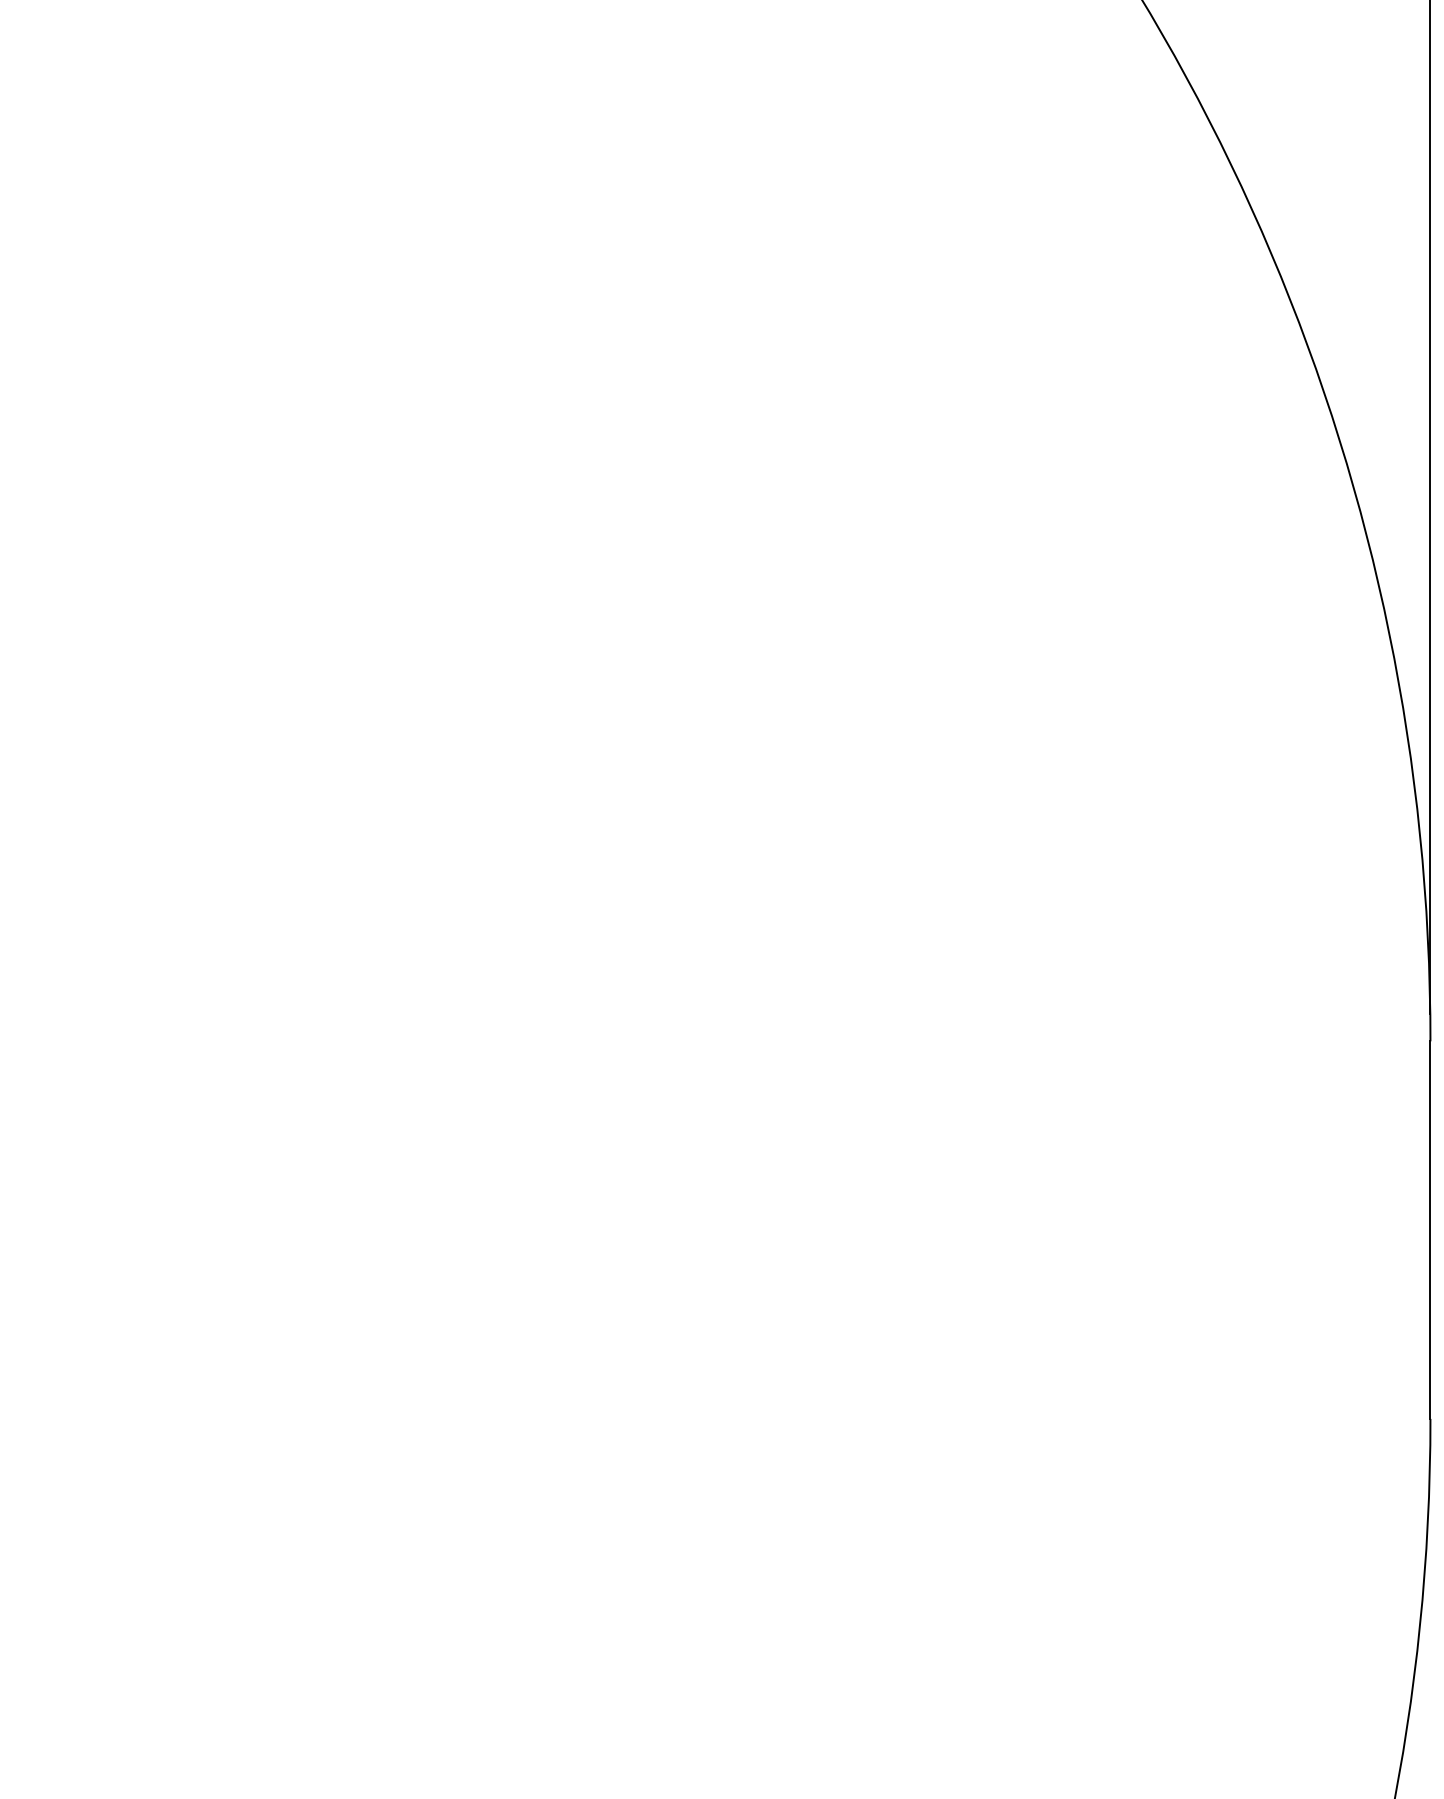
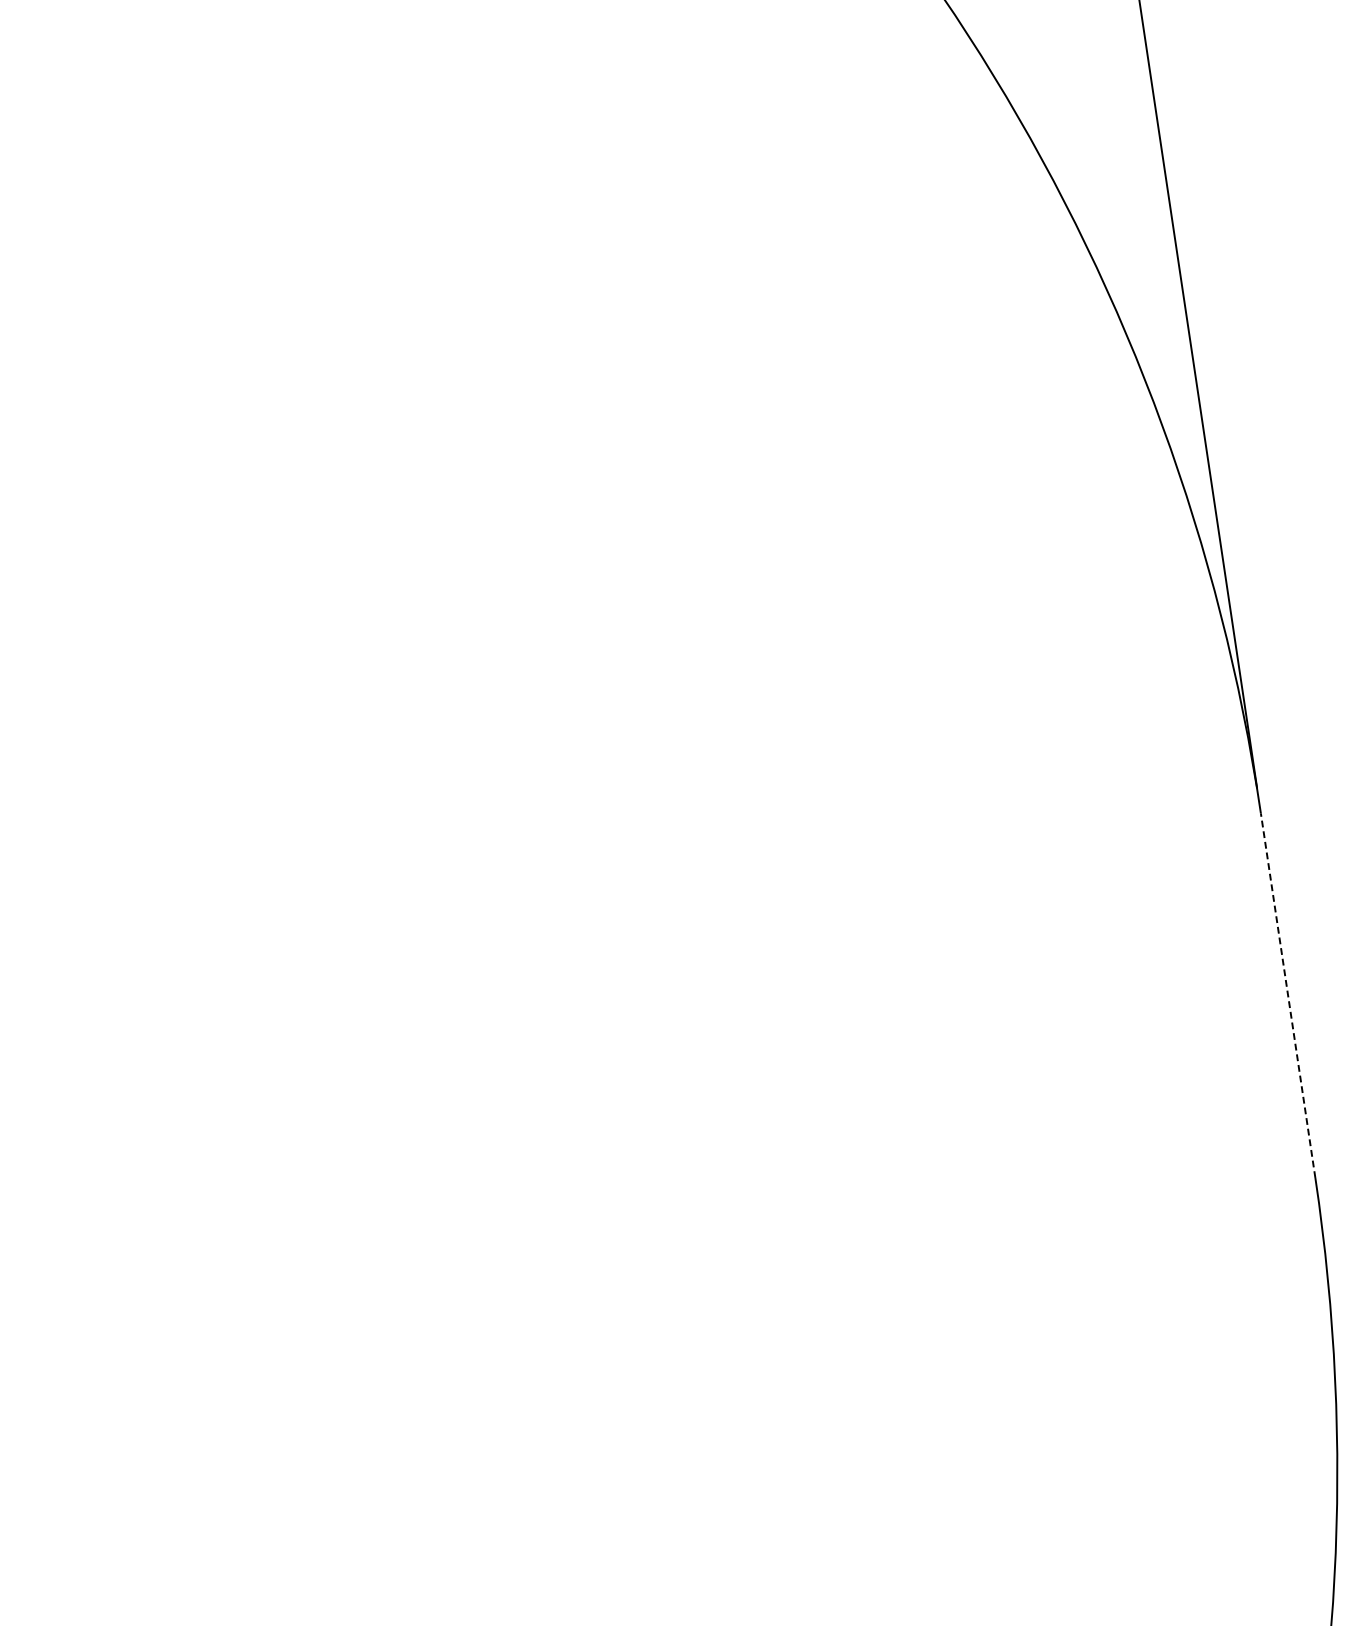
line: (1430, 1230) -> (1288, 996), solid -> dashed

